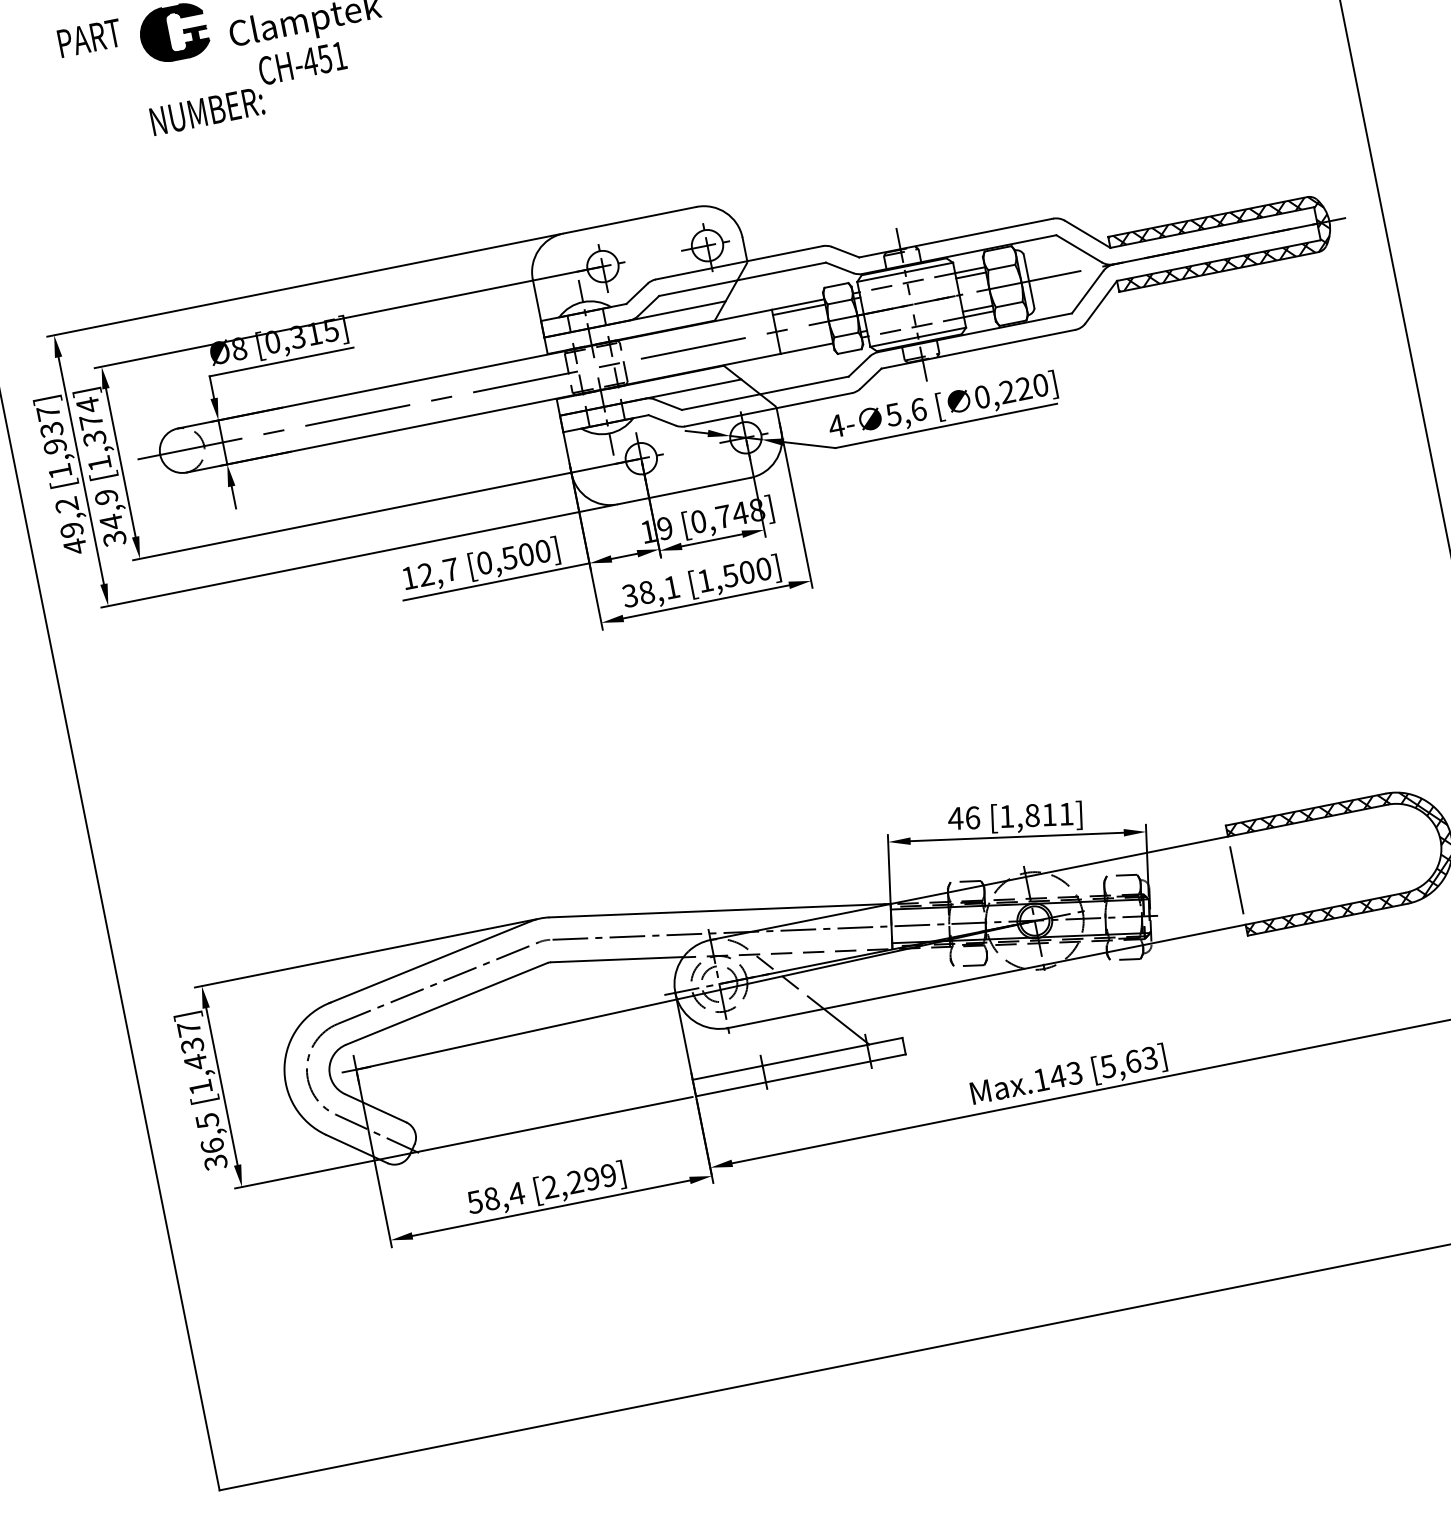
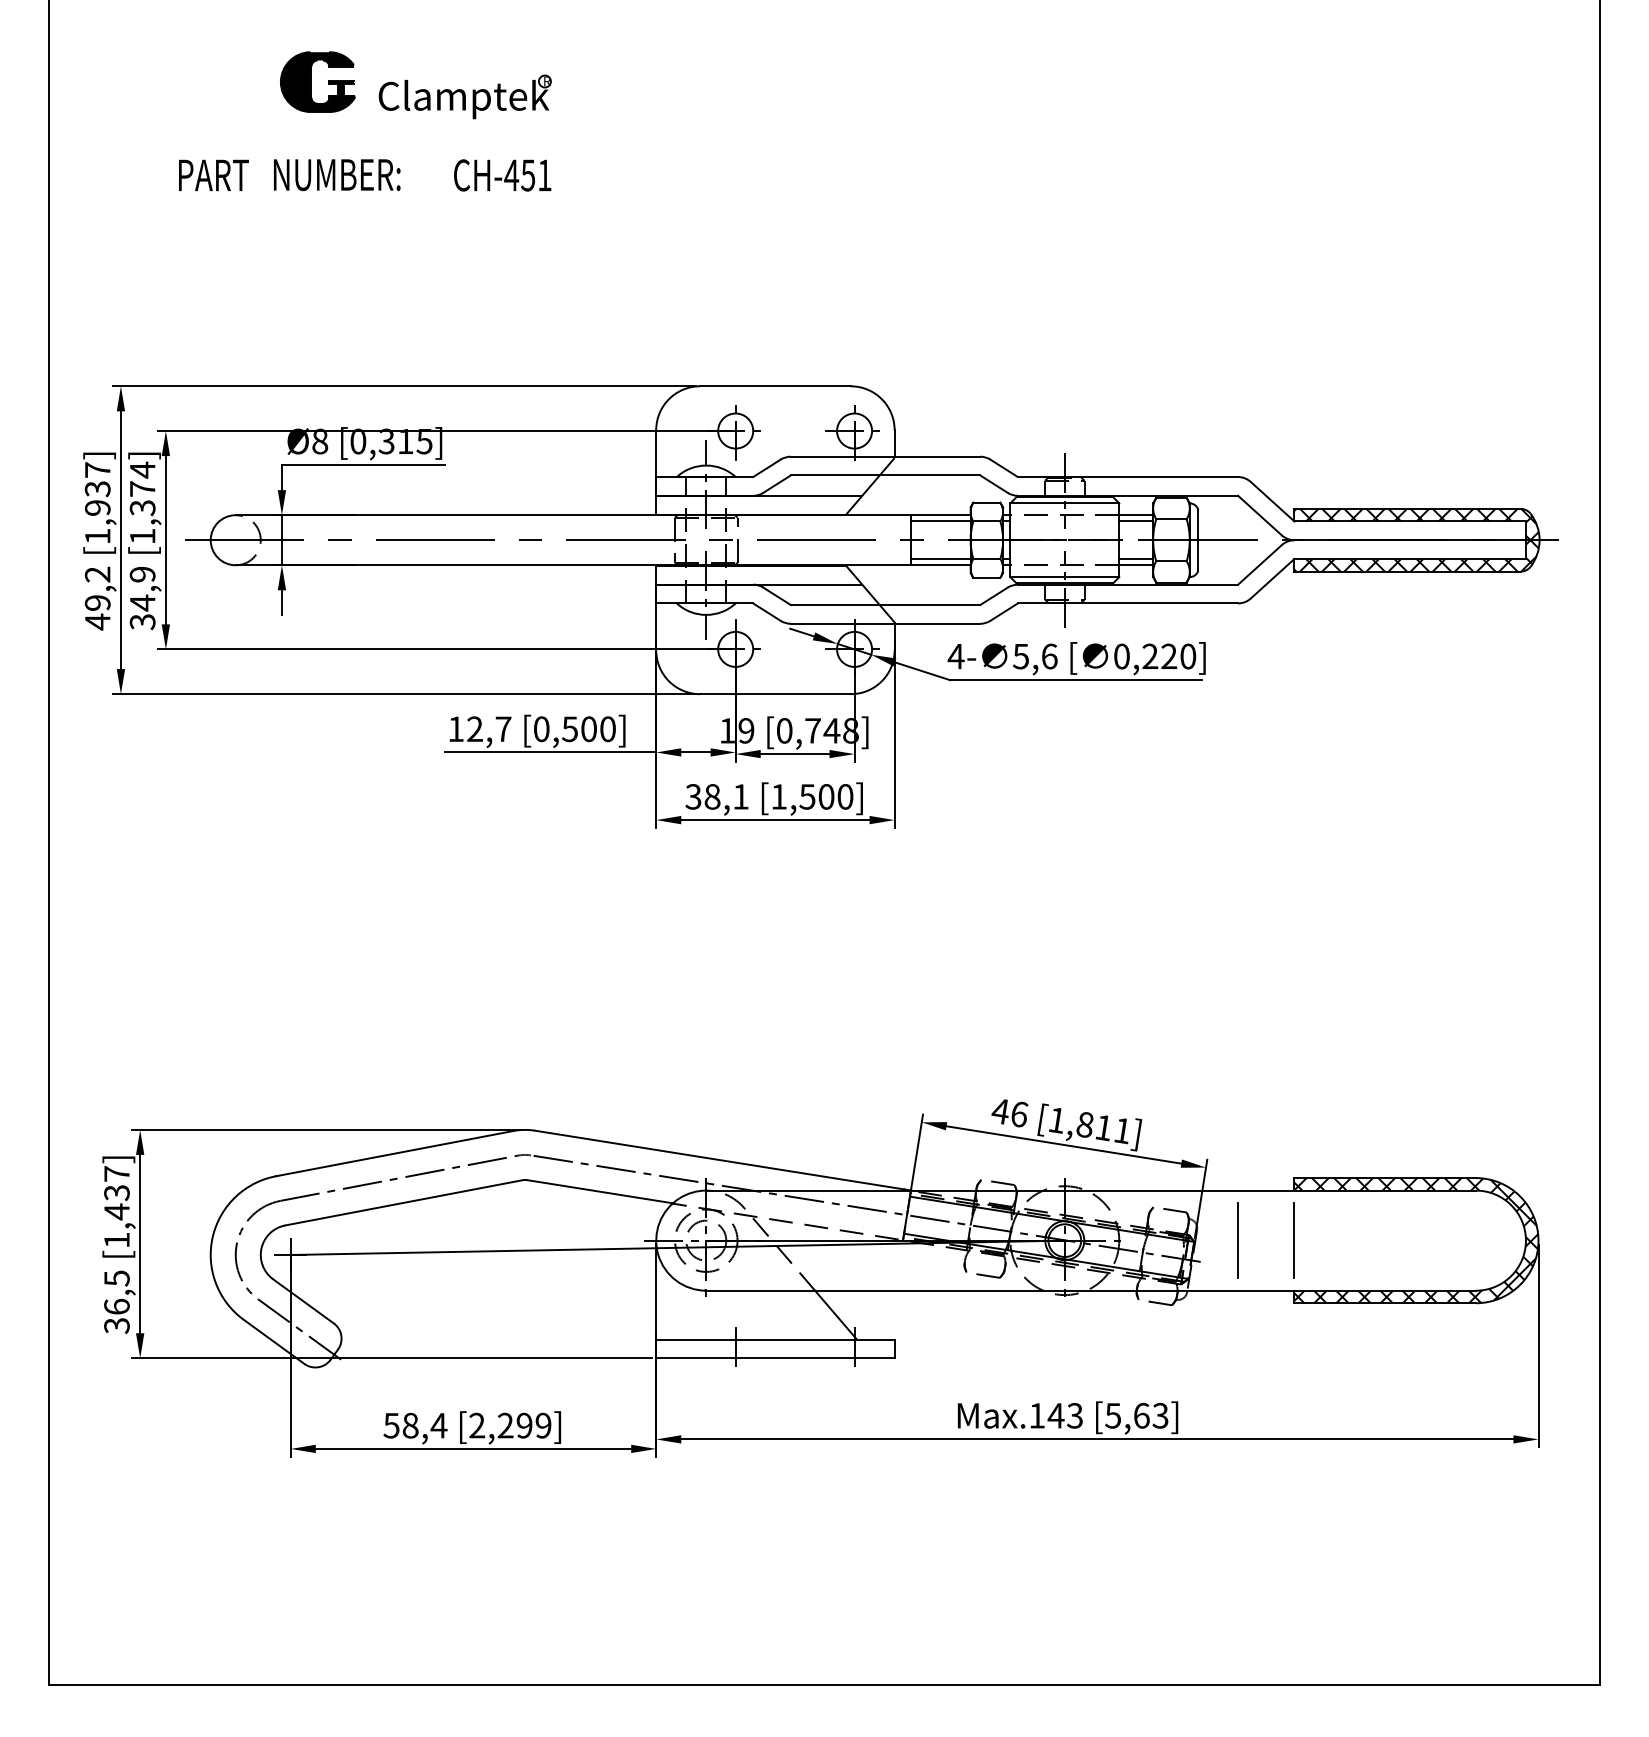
text: (89, 37) -> (213, 174), moved
text: (302, 63) -> (502, 175), moved
line: (805, 343) -> (940, 559), added
line: (1187, 889) -> (1238, 1239), added

